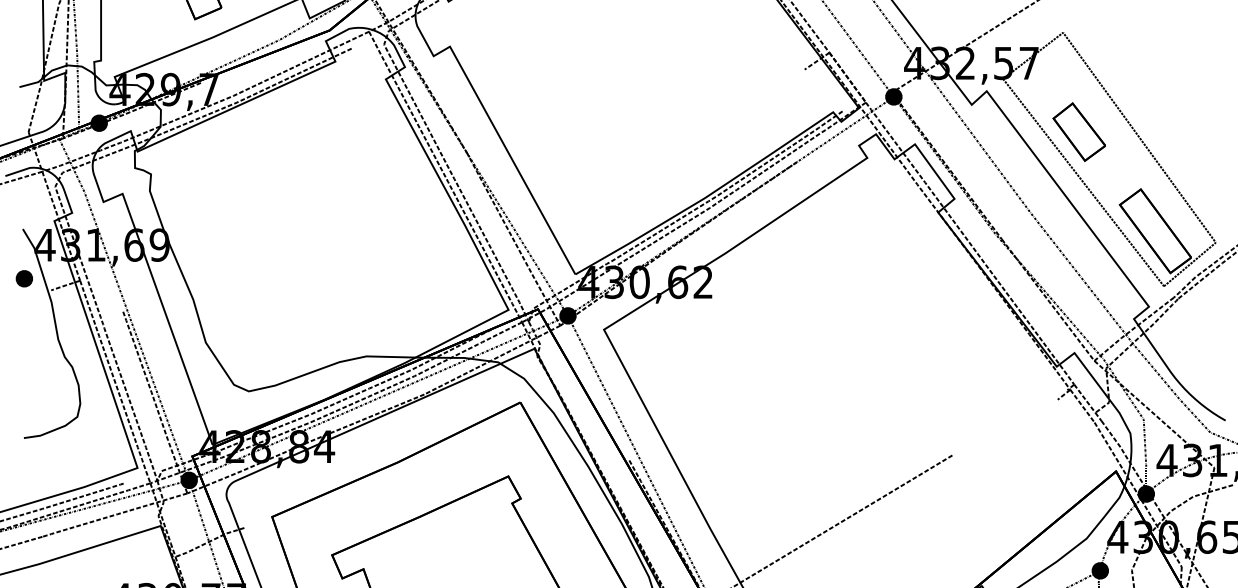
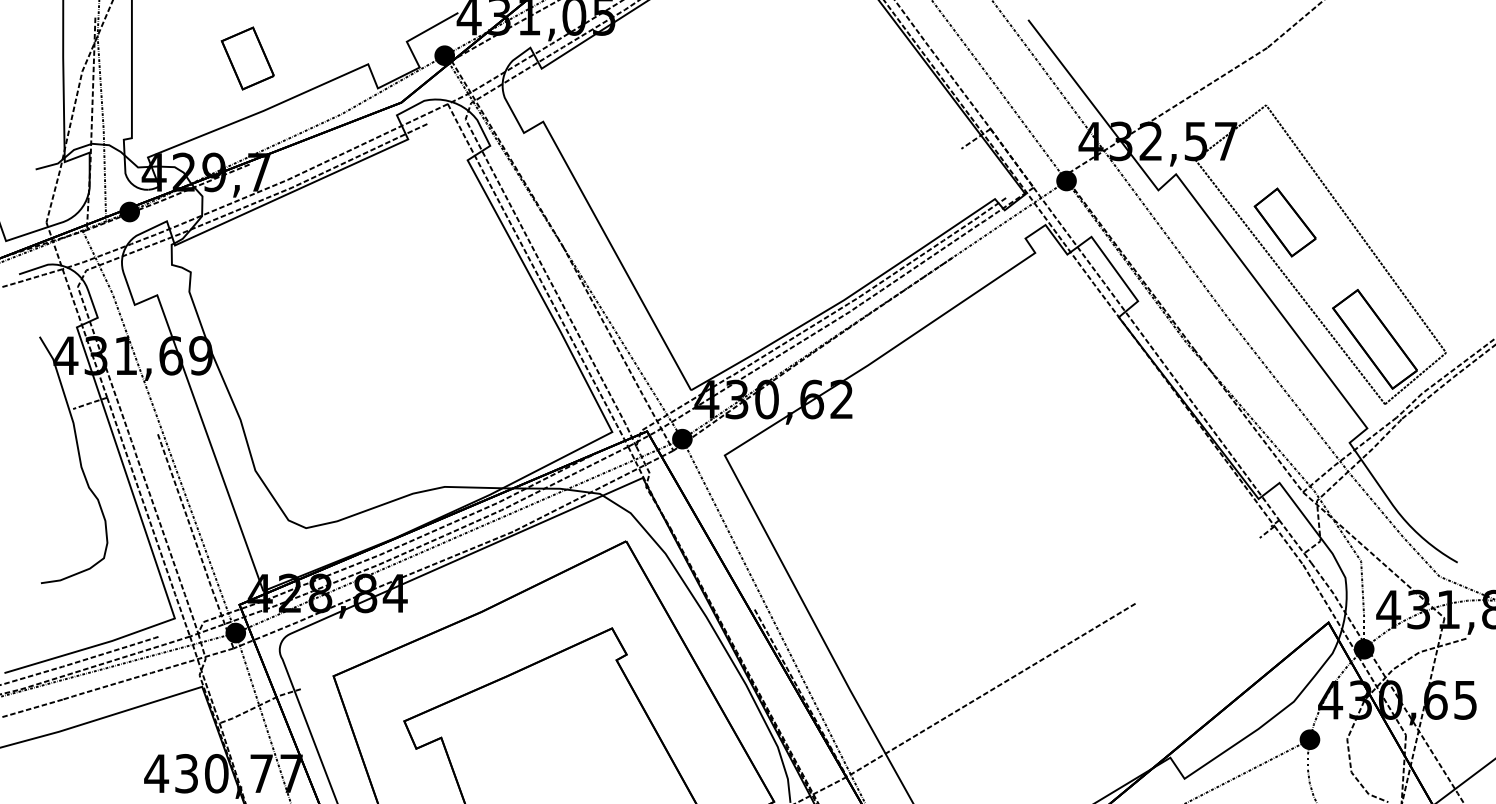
part: (24, 278) -> (41, 395), removed

